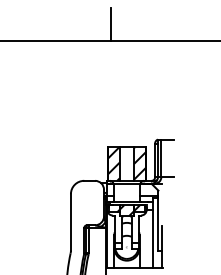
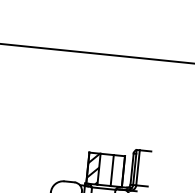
line: (111, 24) -> (104, 38), removed
hatch: (140, 163) -> (118, 170), removed

